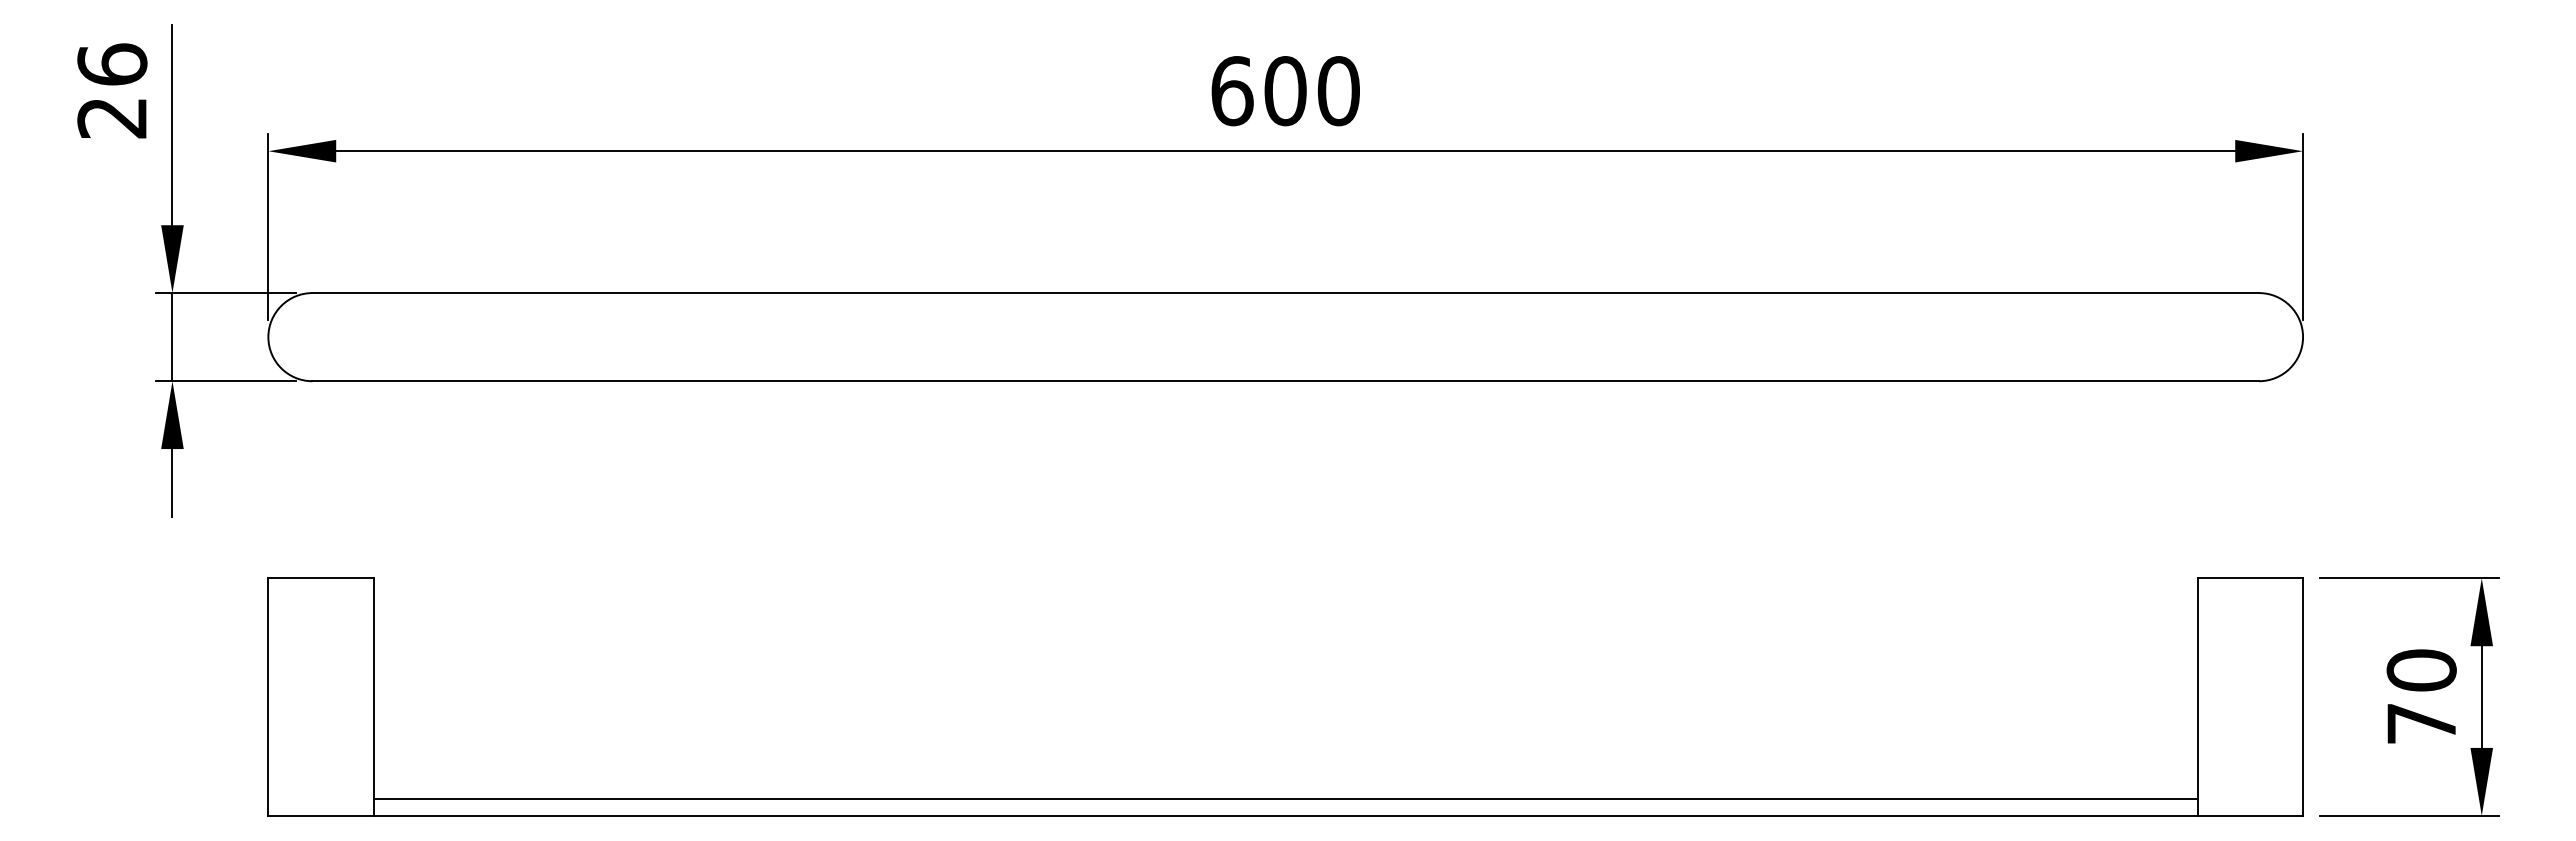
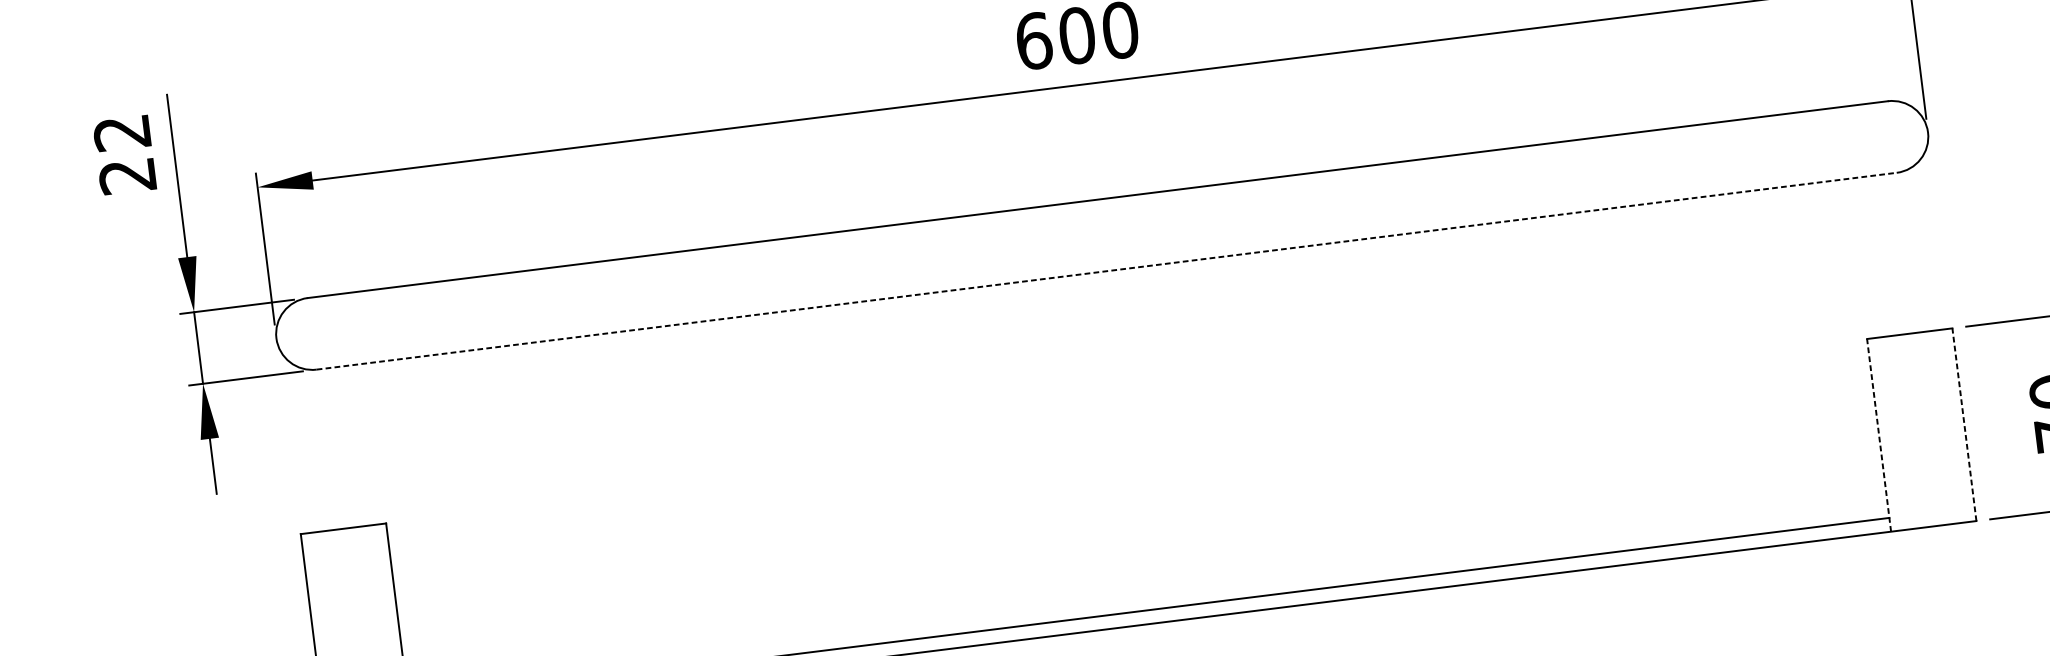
text: (112, 64) -> (122, 132), 26 -> 22
line: (1286, 381) -> (1107, 271), solid -> dashed
line: (2197, 697) -> (1878, 435), solid -> dashed
line: (2303, 697) -> (1964, 425), solid -> dashed

